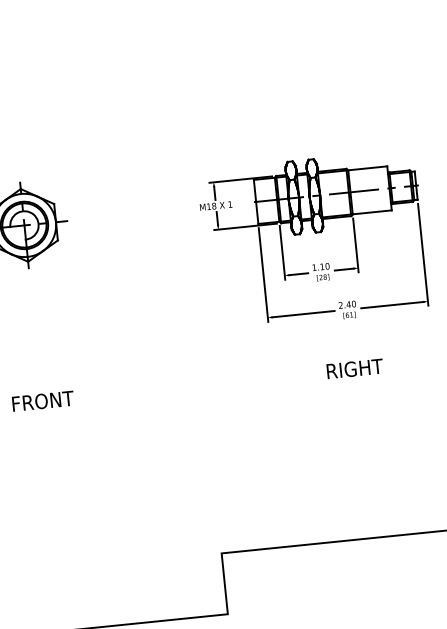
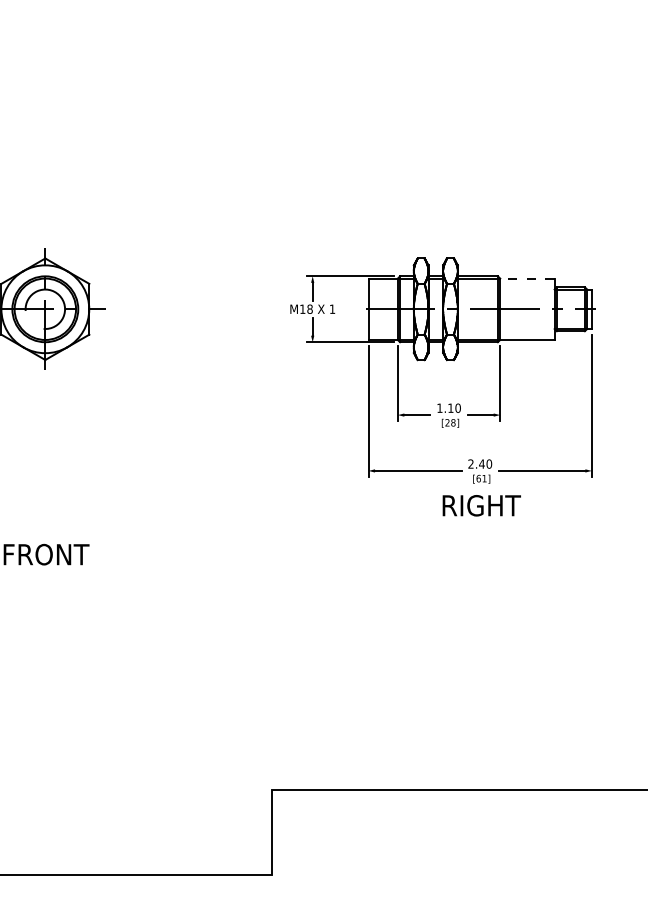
line: (367, 168) -> (526, 278), solid -> dashed
text: (354, 368) -> (481, 505), moved

